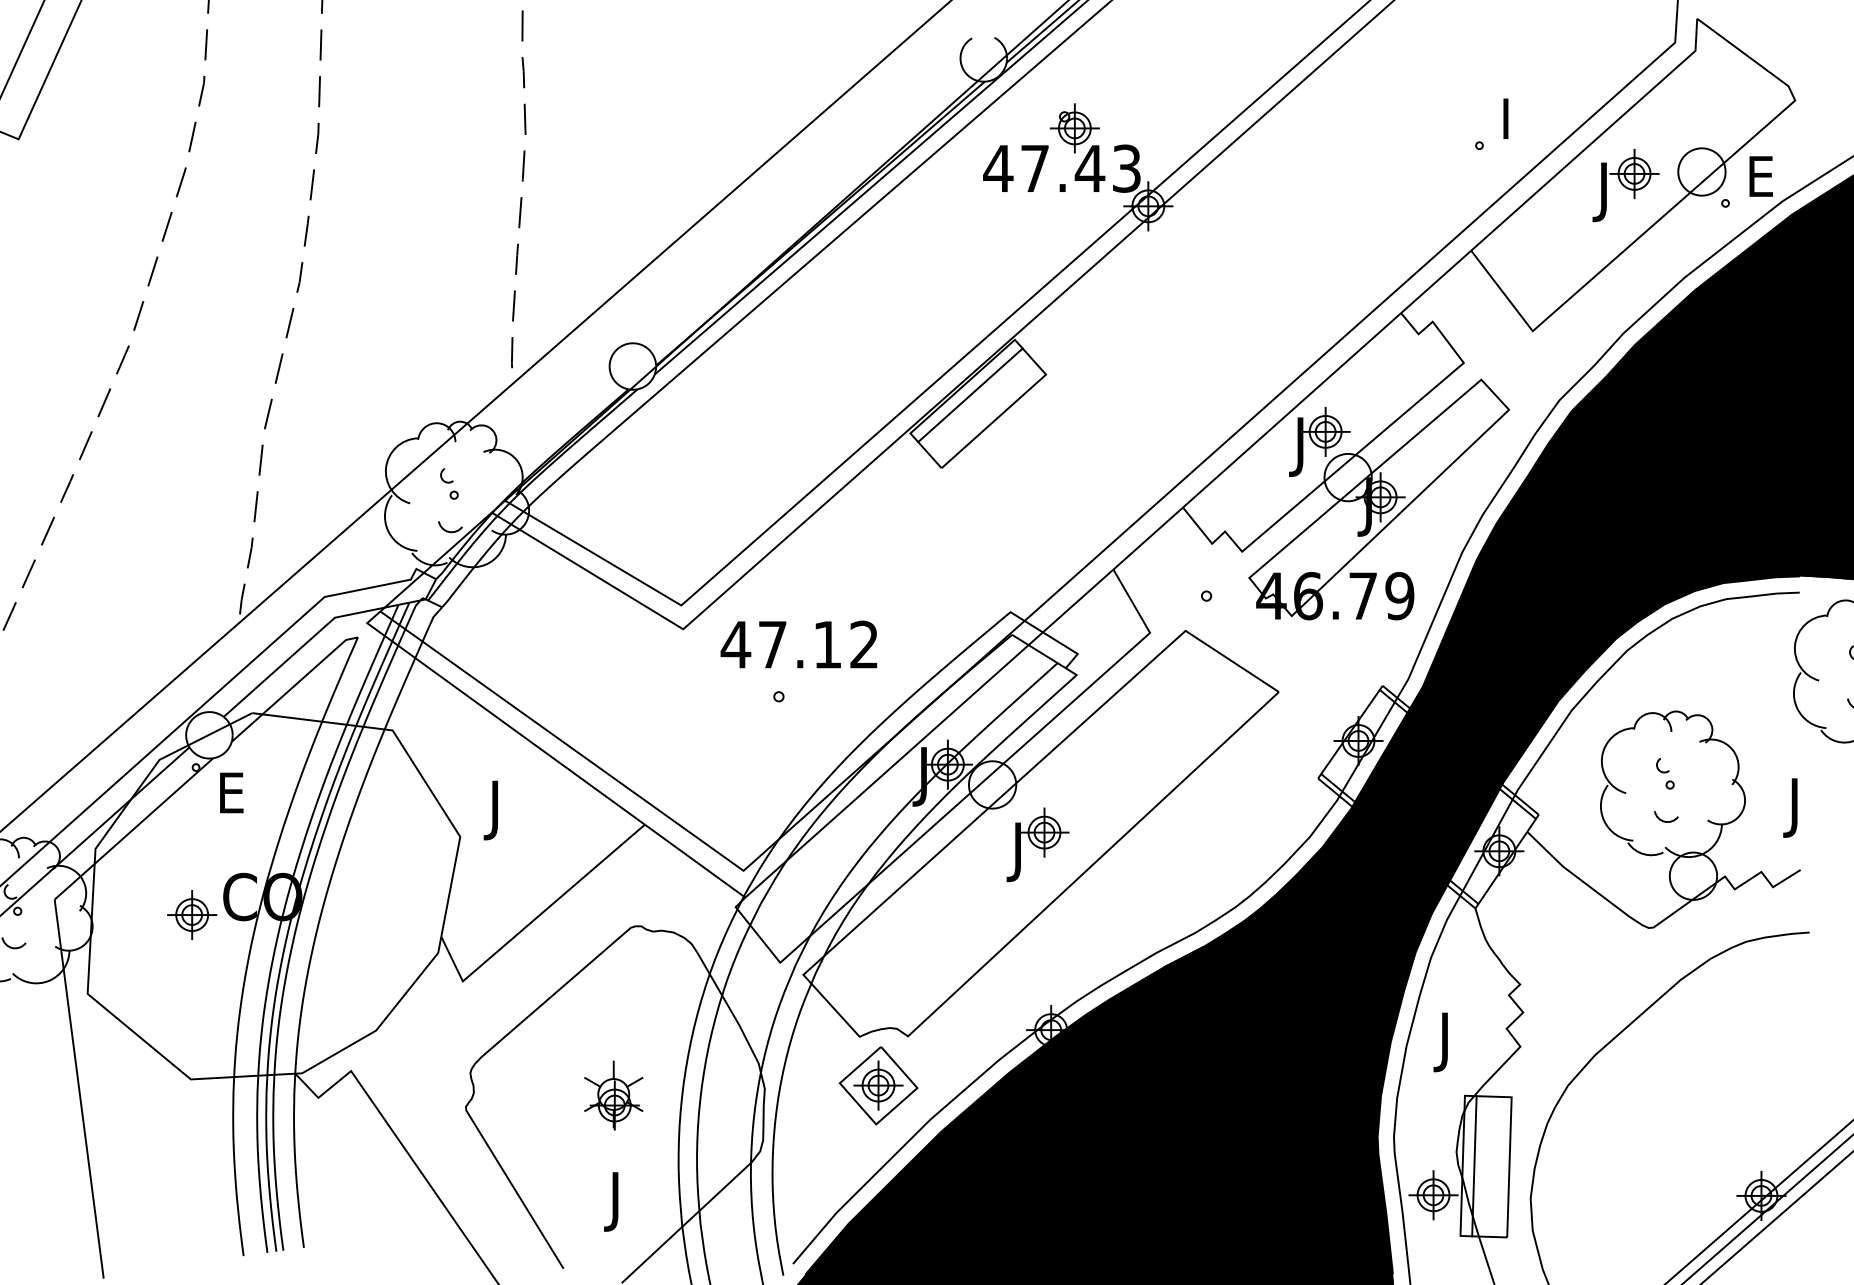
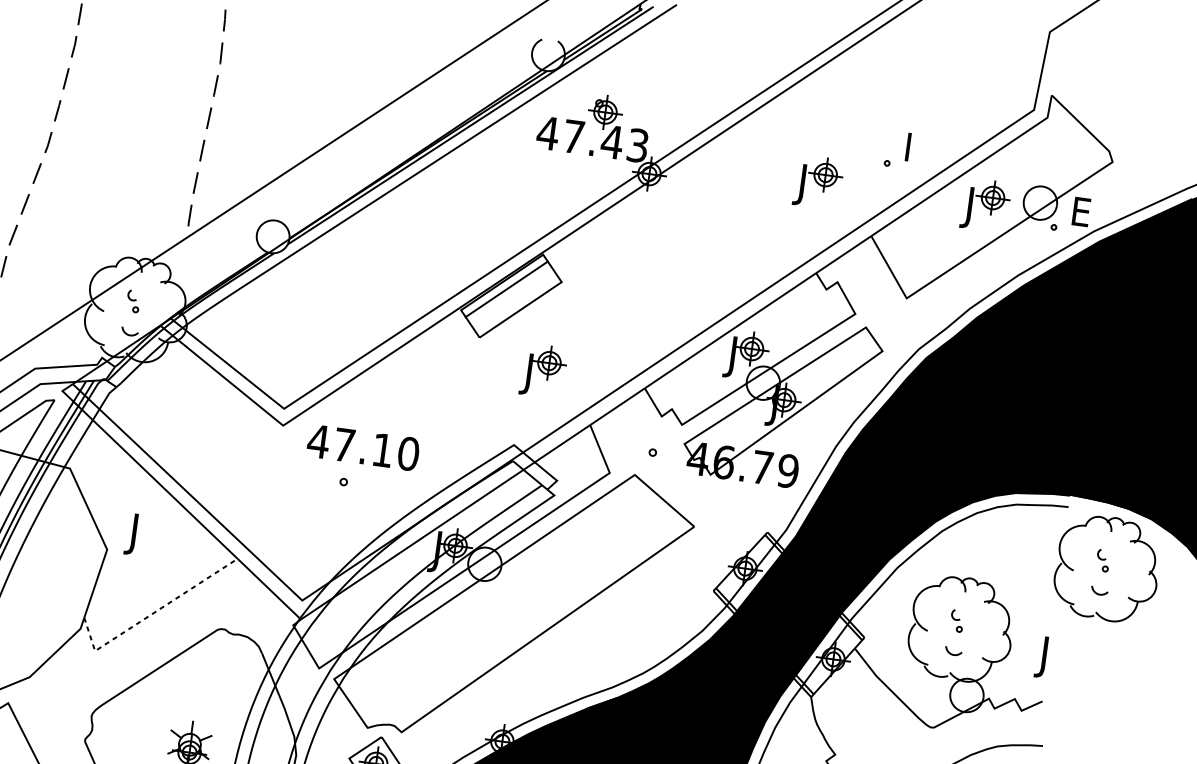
part: (1386, 185) -> (818, 182), added
text: (864, 644) -> (408, 453), 47.12 -> 47.10
part: (1037, 844) -> (543, 370), moved
line: (534, 919) -> (151, 614), solid -> dashed

